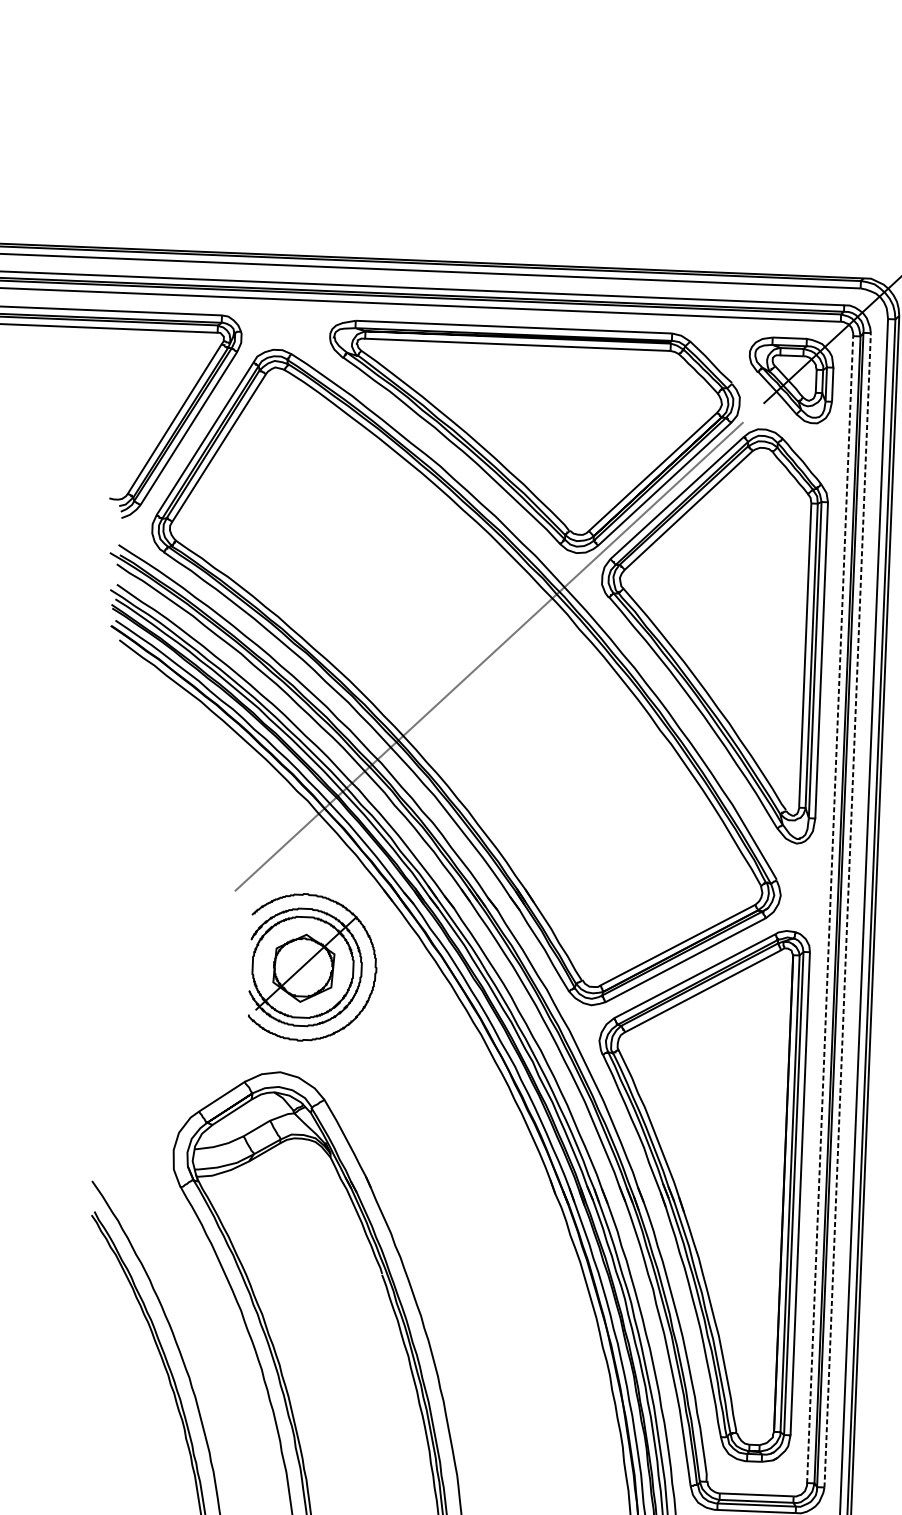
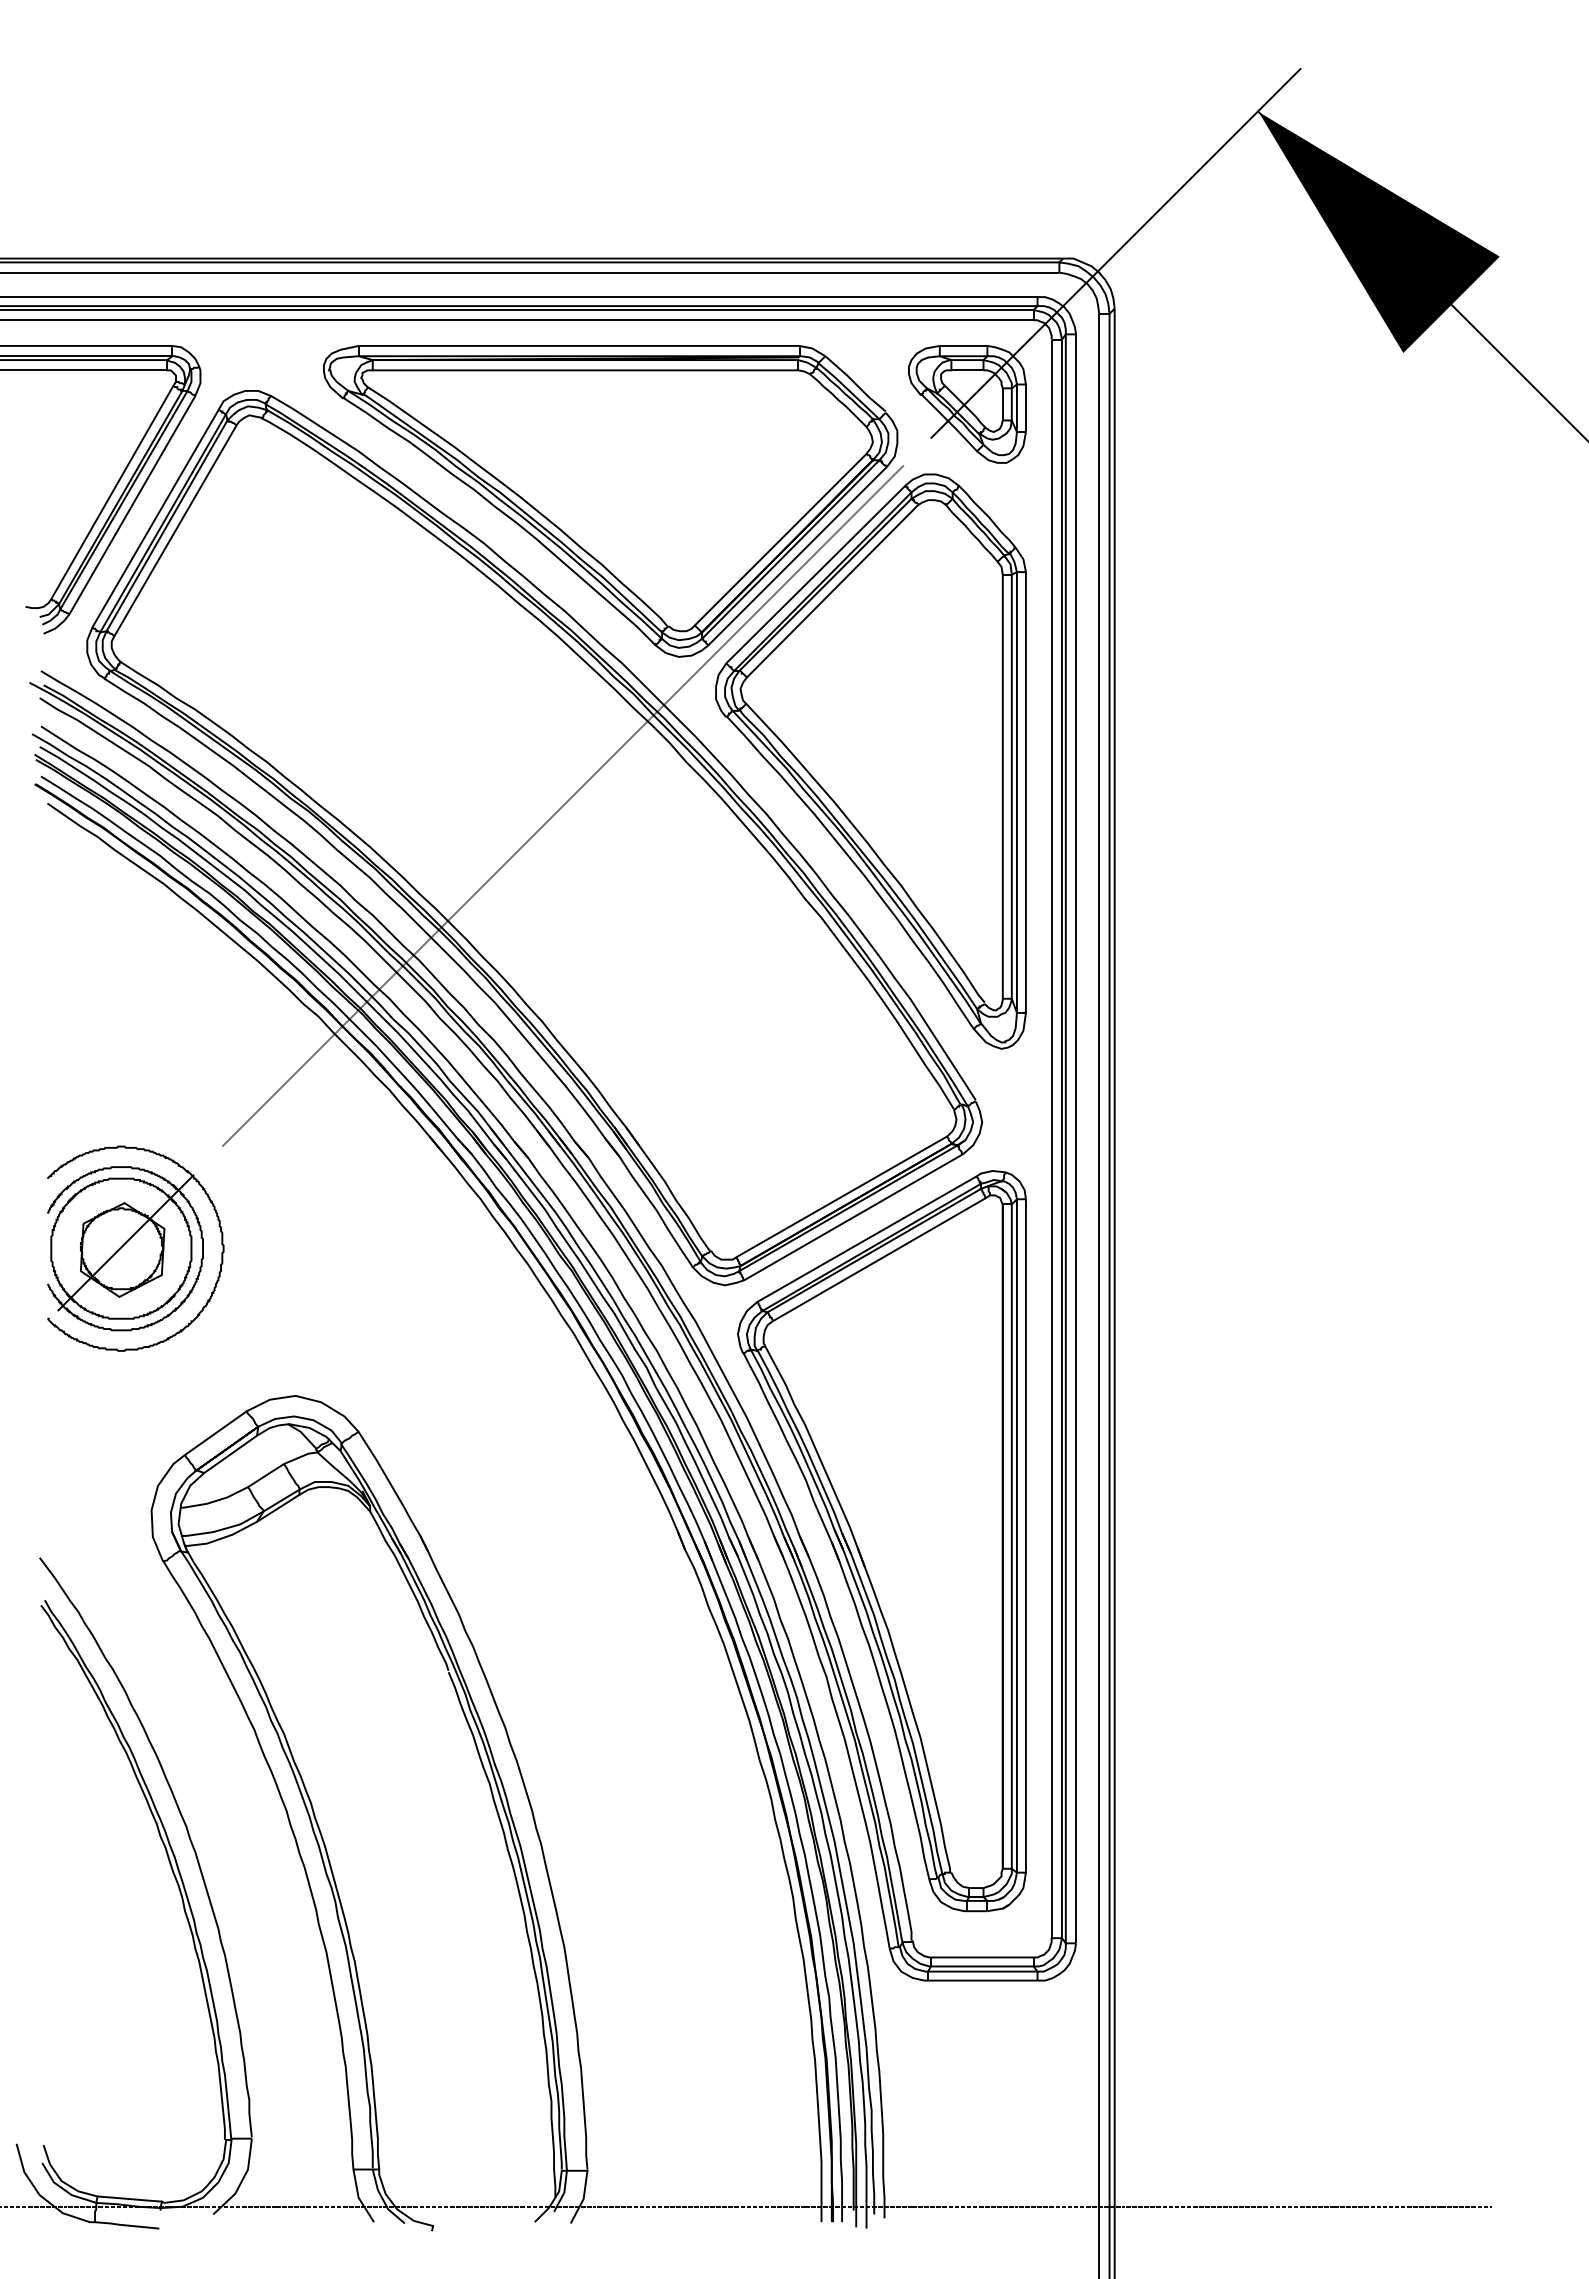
line: (830, 909) -> (1051, 1138), dashed -> solid
line: (847, 910) -> (1076, 1138), dashed -> solid
part: (313, 967) -> (135, 1248), moved

